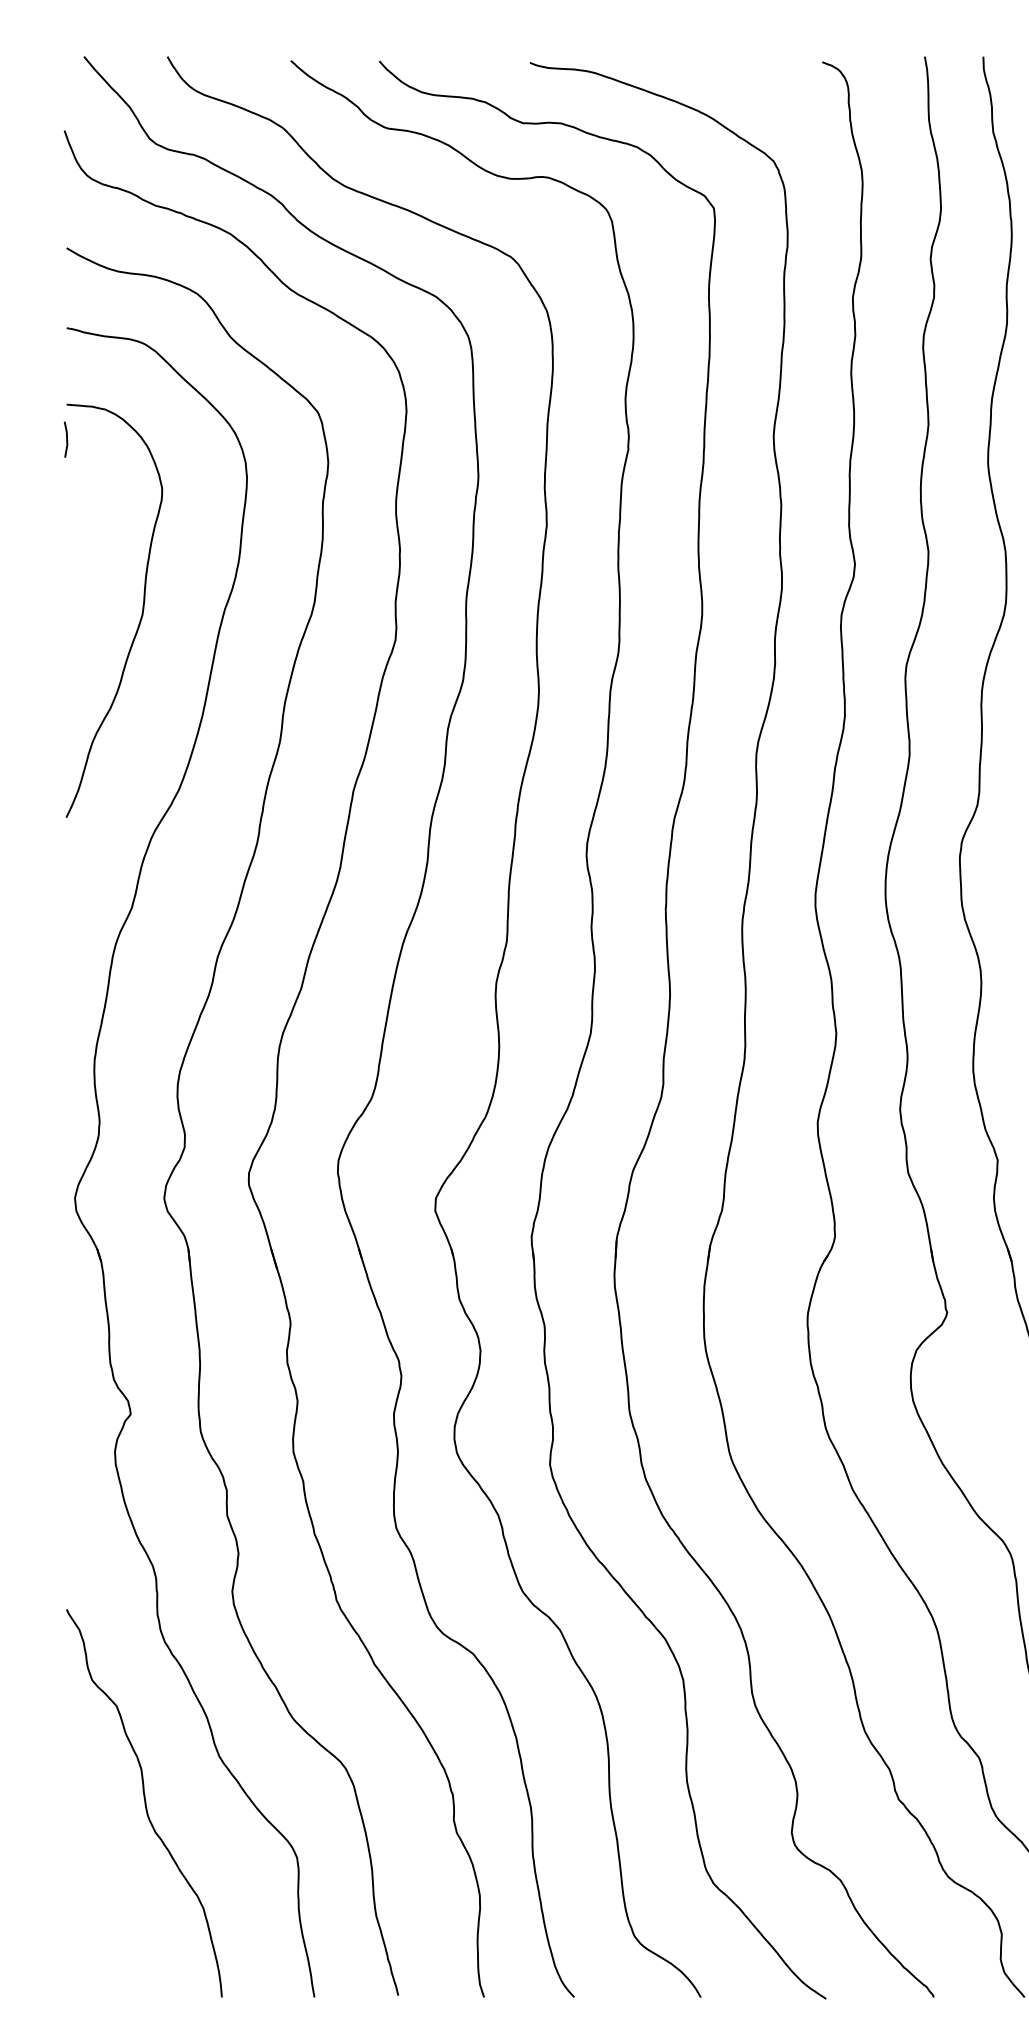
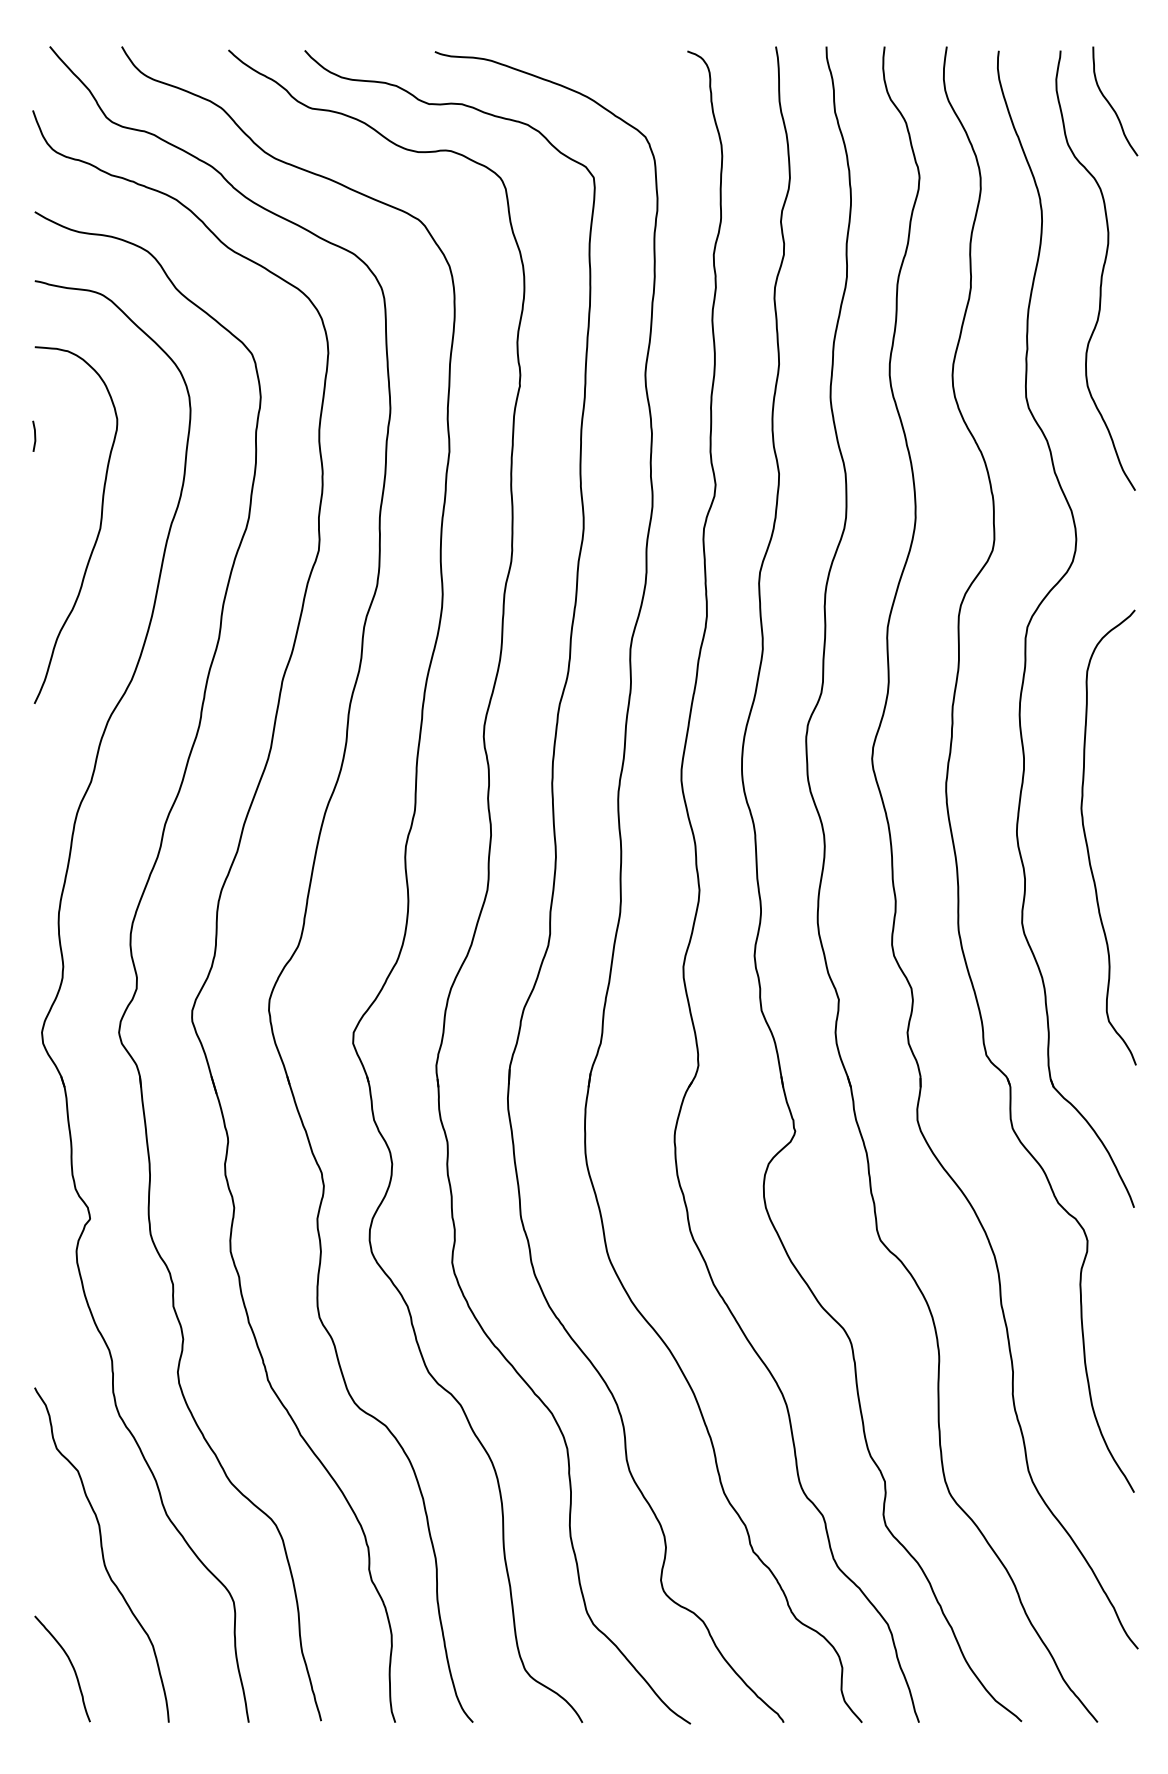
line: (66, 438) -> (34, 435), moved
curve: (108, 1930) -> (70, 1664), added

